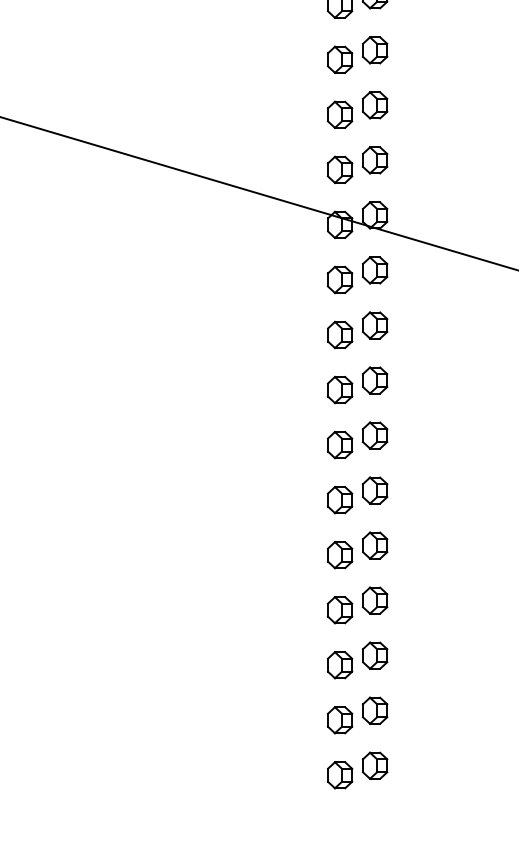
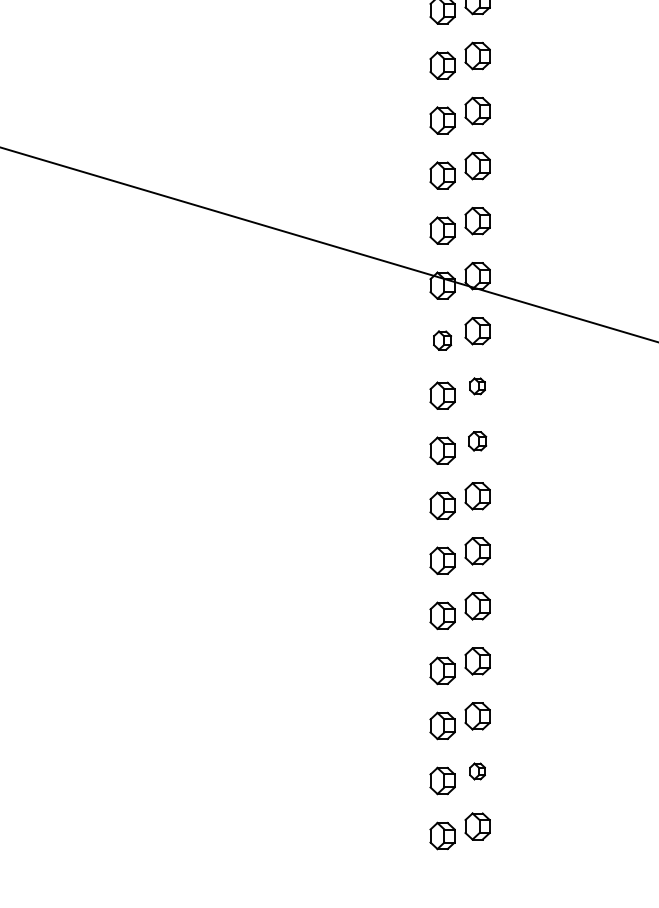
part: (339, 279) -> (442, 340), size x0.7
part: (374, 325) -> (477, 386), size x0.6
part: (374, 380) -> (477, 441), size x0.7
part: (374, 710) -> (477, 771), size x0.6

